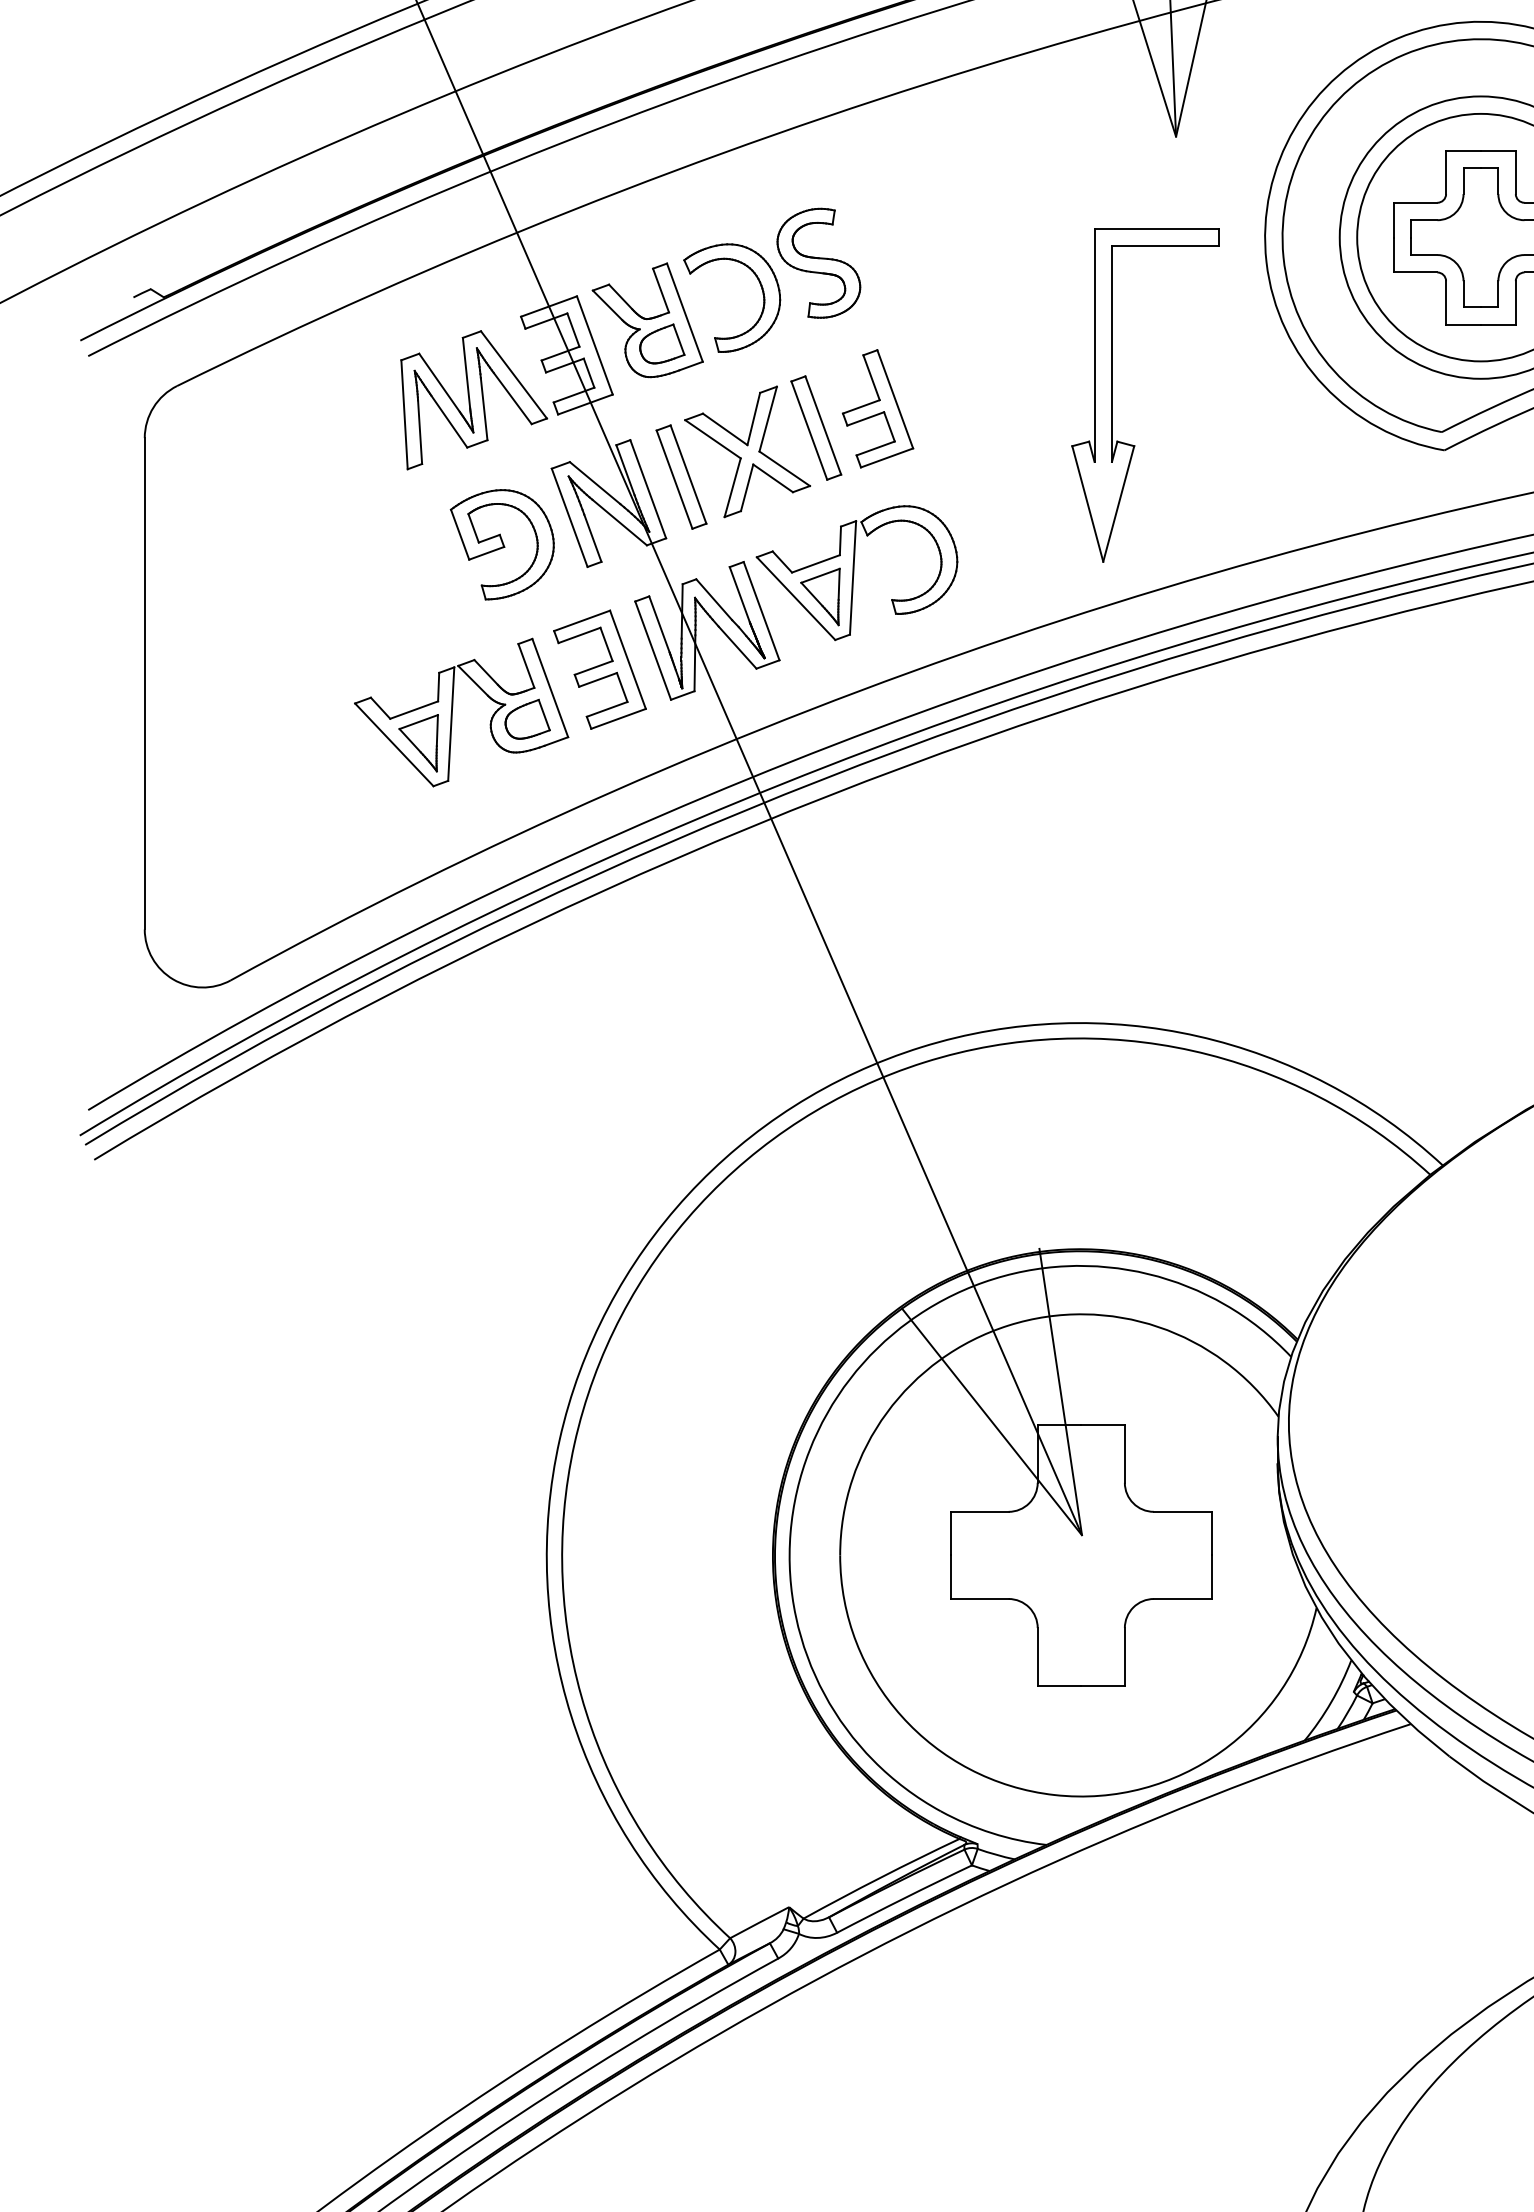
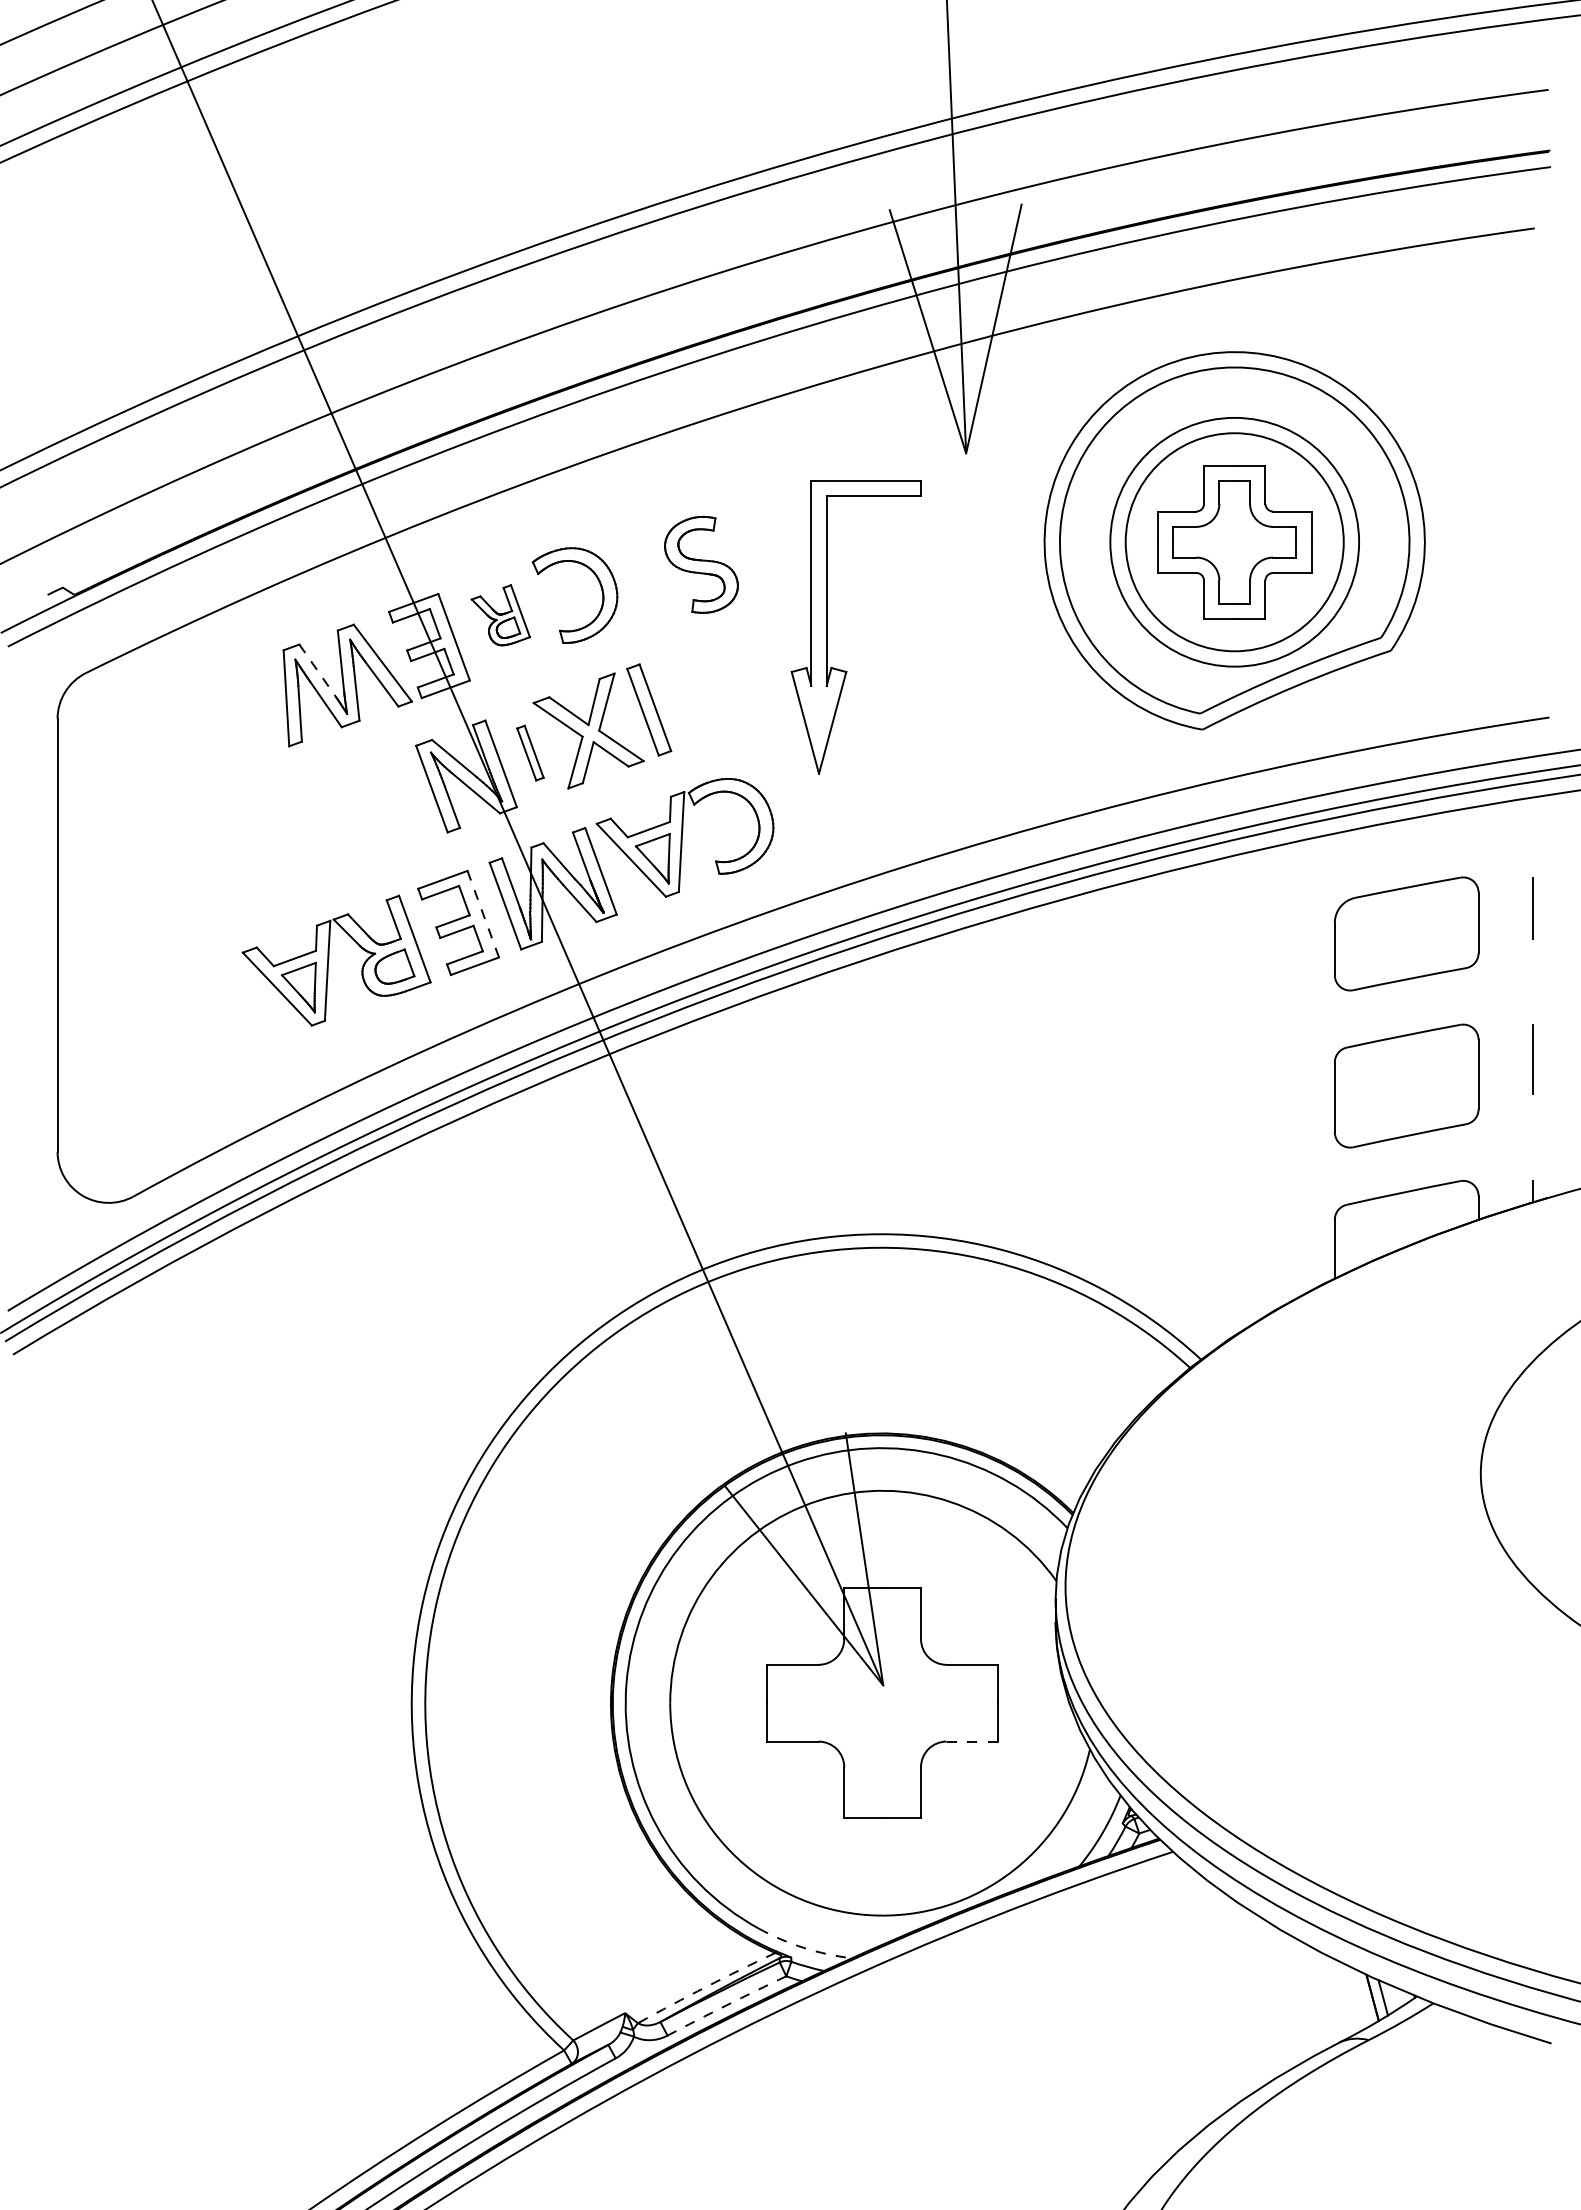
part: (818, 262) -> (701, 564), moved
part: (647, 320) -> (500, 615), size x0.6
line: (439, 383) -> (317, 670), solid -> dashed
part: (1112, 395) -> (827, 627), moved
part: (877, 408) -> (703, 692), removed
part: (681, 476) -> (530, 752), size x0.6
part: (502, 544) -> (372, 812), removed
line: (628, 660) -> (483, 914), solid -> dashed
line: (1183, 1598) -> (972, 1741), solid -> dashed
arc: (992, 1832) -> (804, 1947), solid -> dashed
arc: (881, 1876) -> (706, 1986), solid -> dashed
arc: (904, 1898) -> (726, 2005), solid -> dashed

